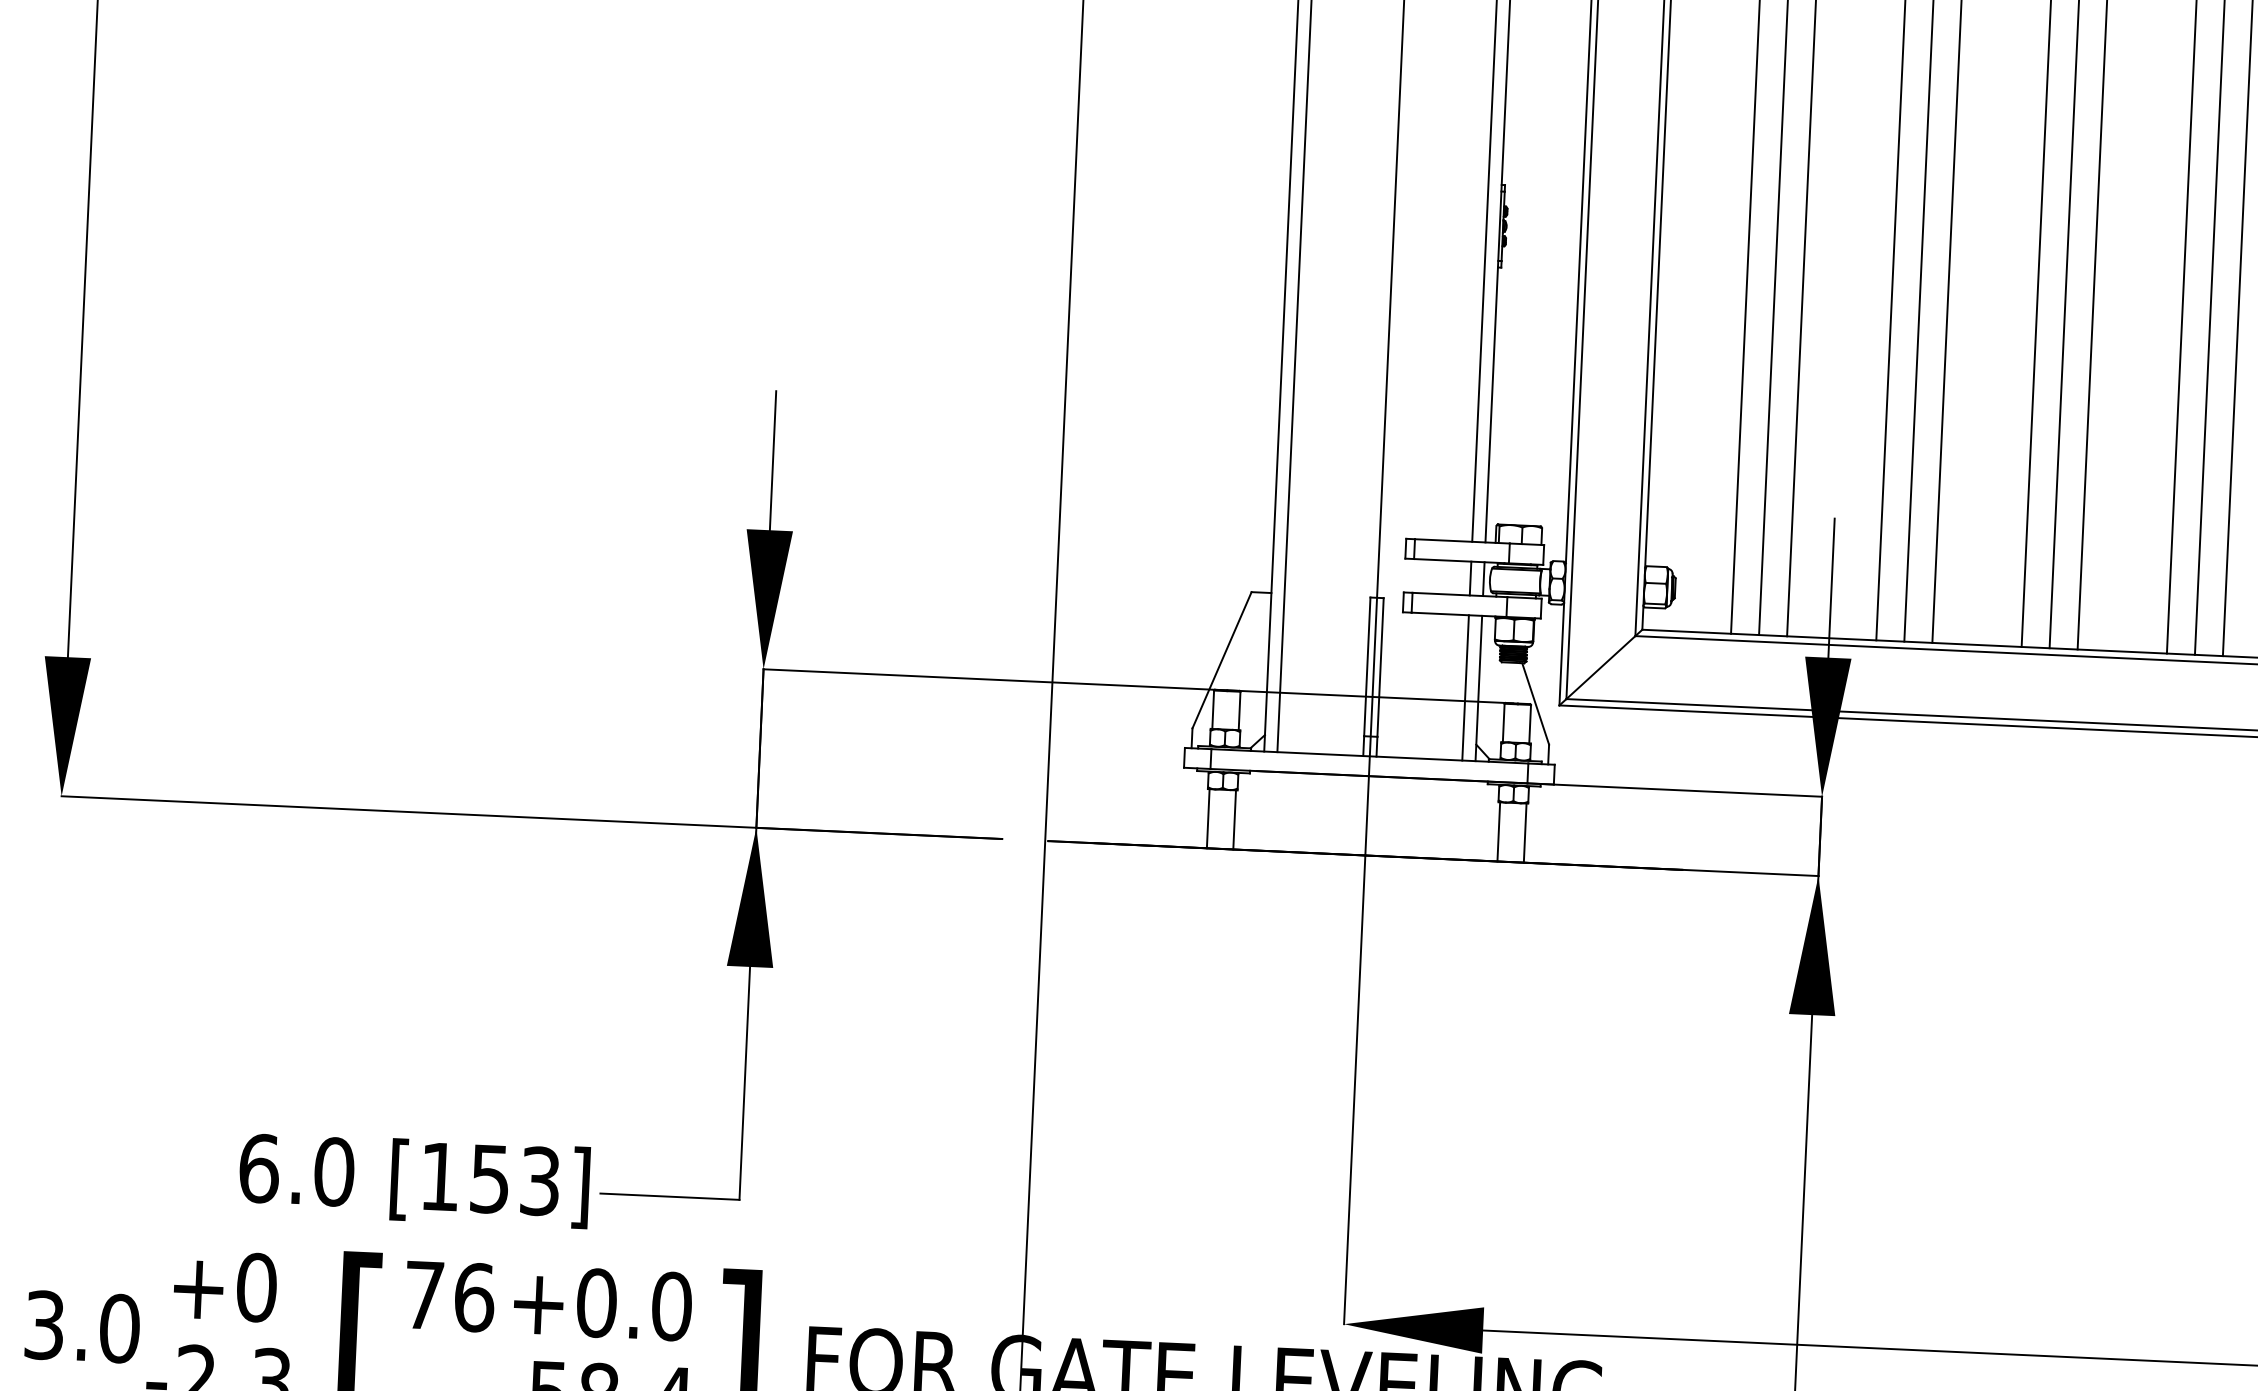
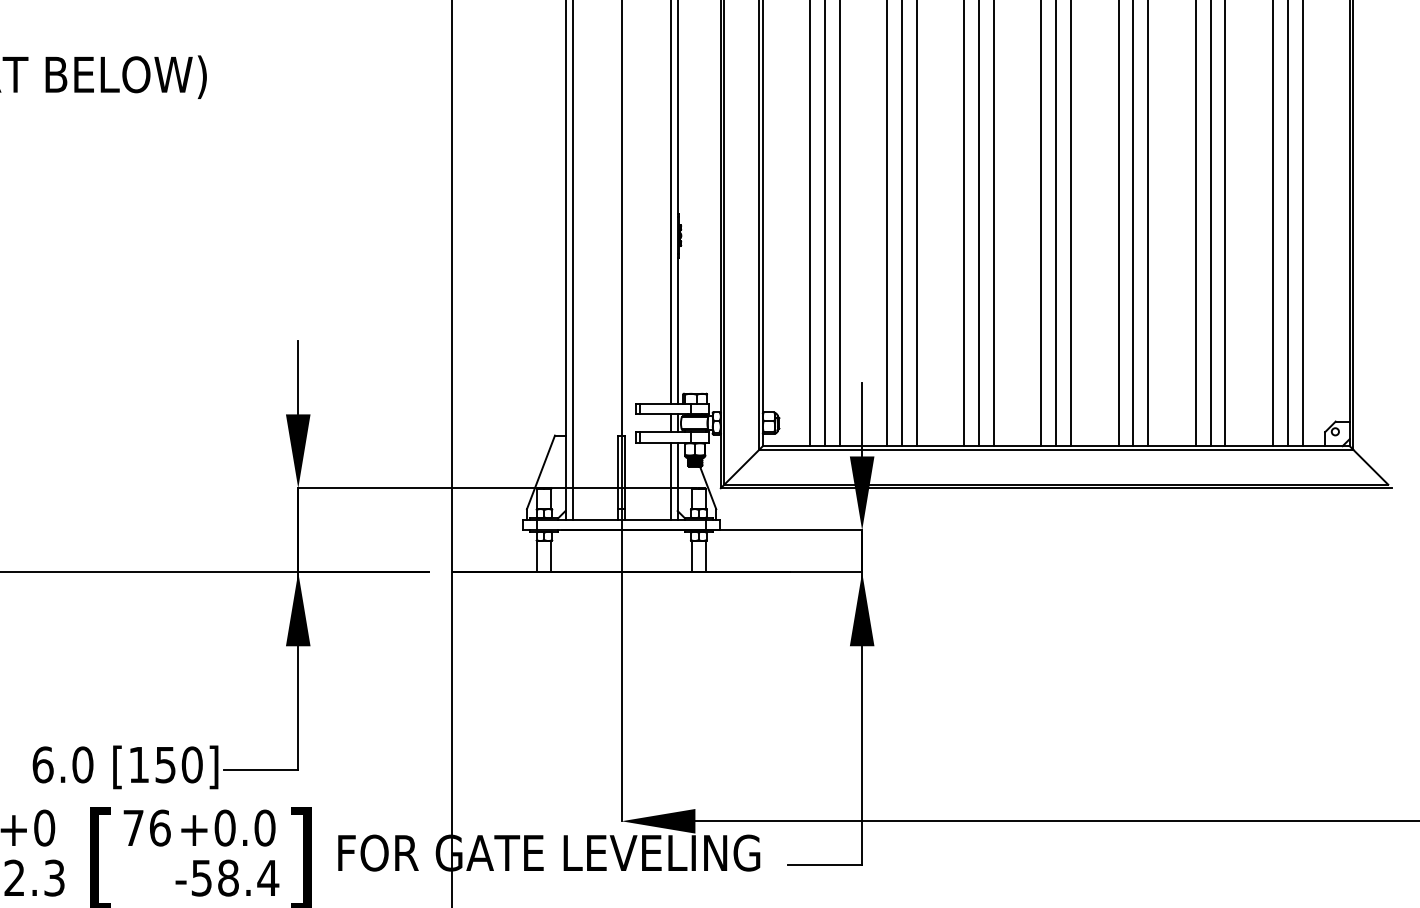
text: (538, 1180) -> (191, 764), [153] -> [150]

